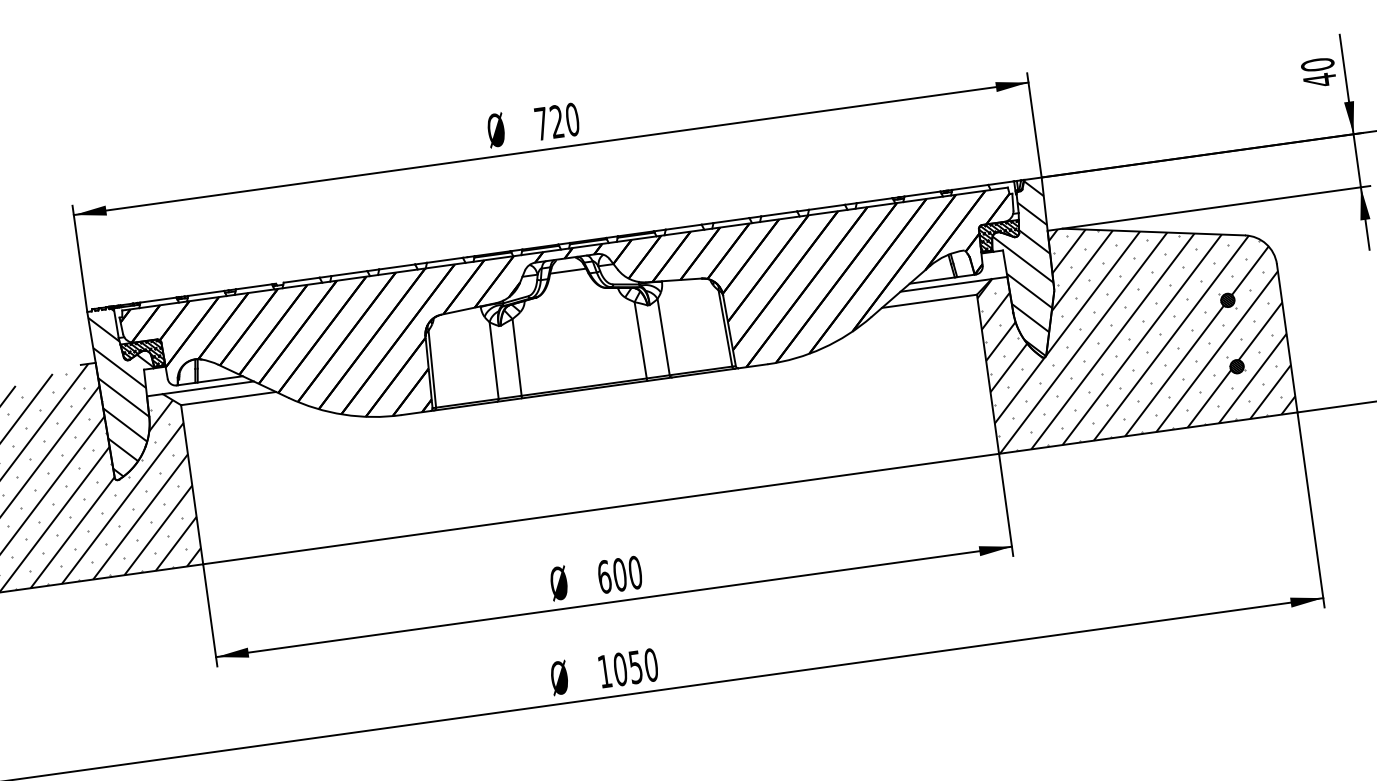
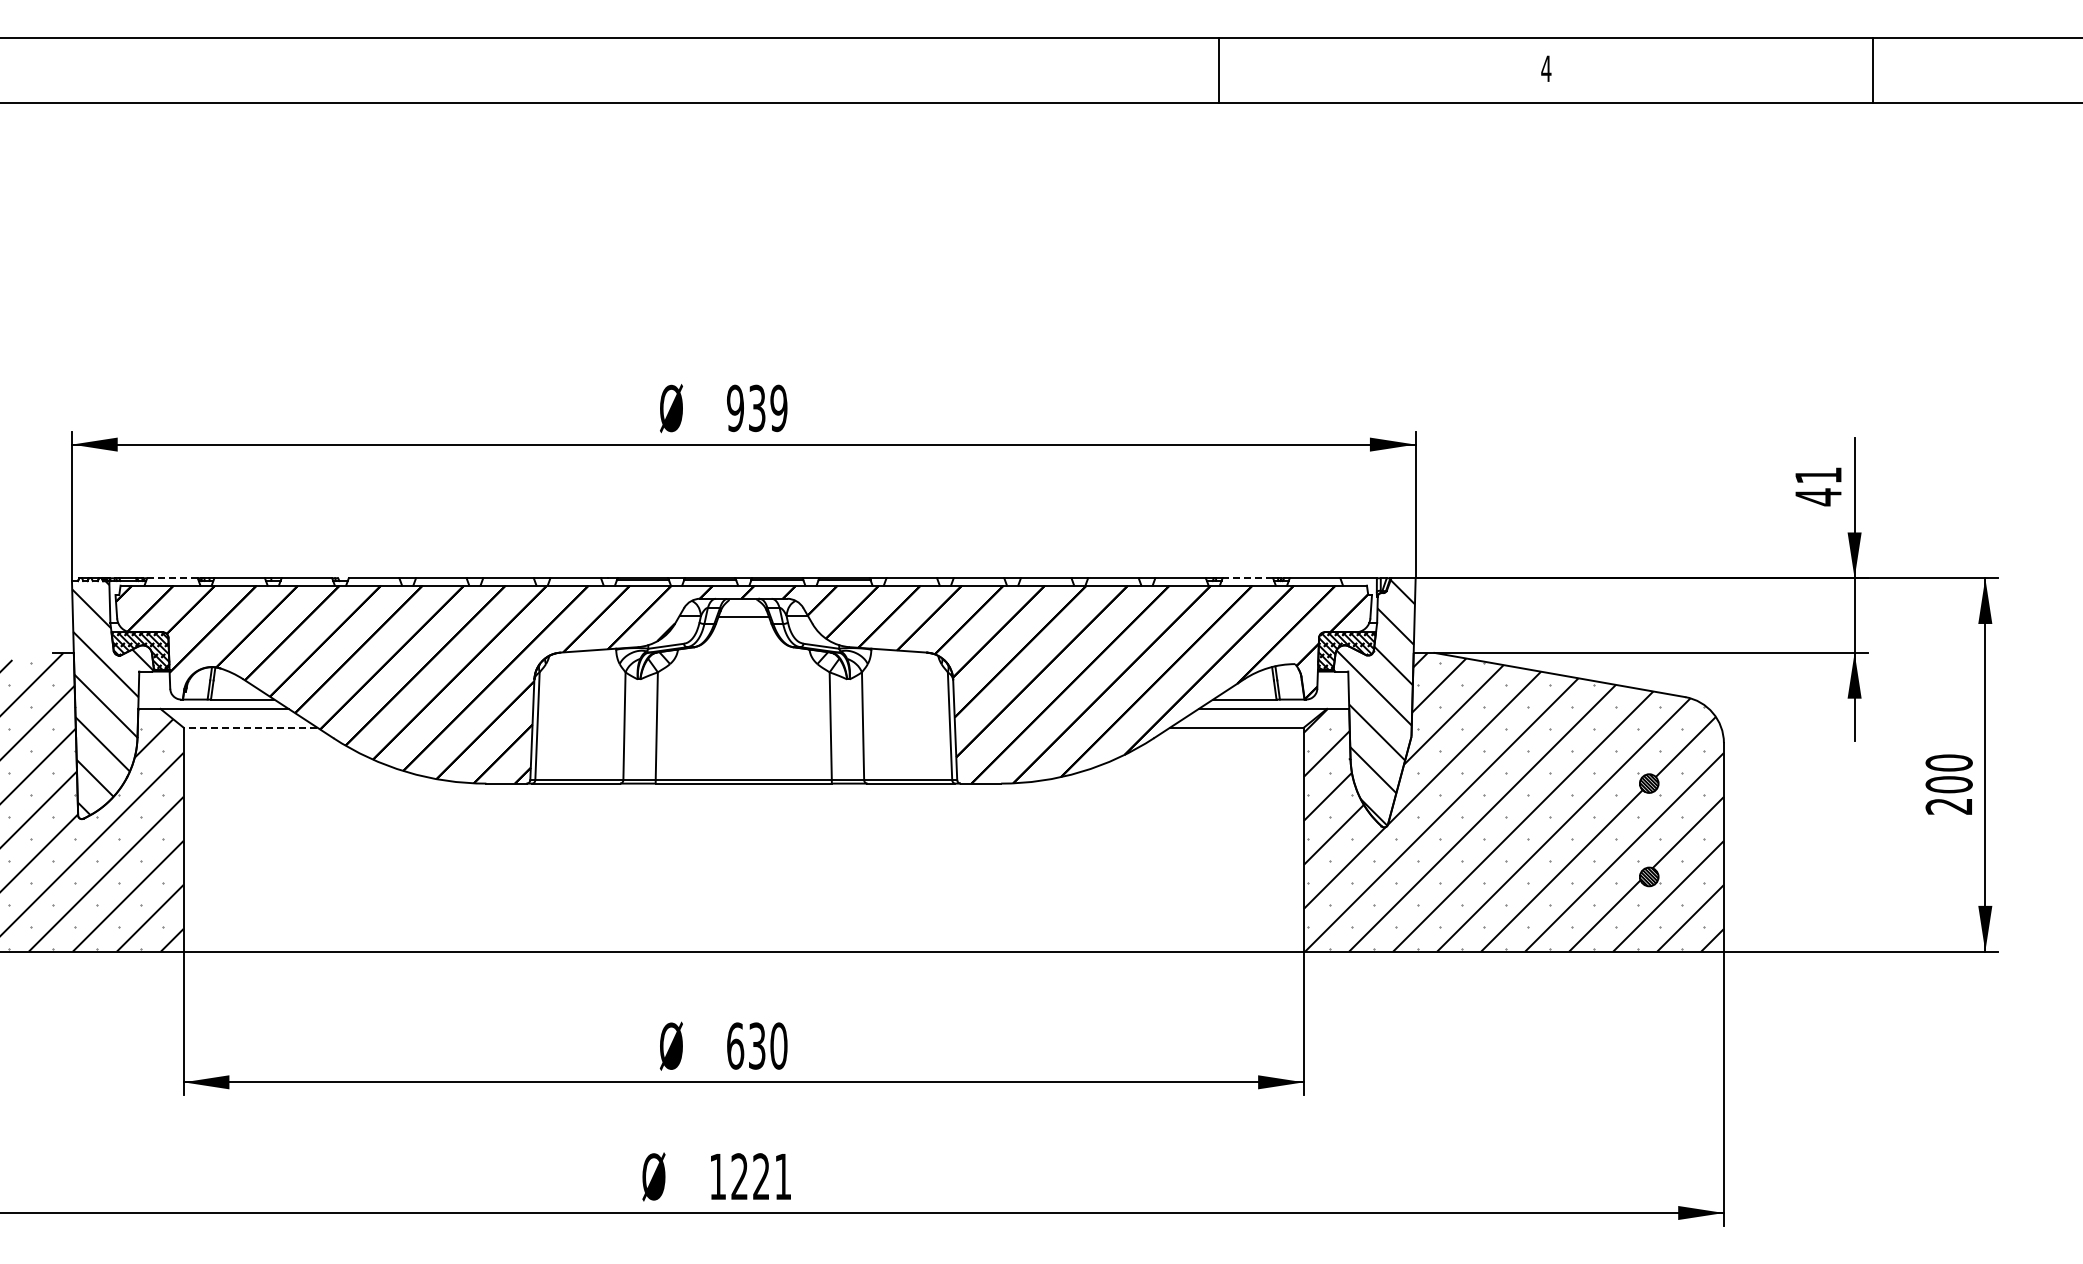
text: (1317, 64) -> (1818, 475), 40 -> 41
text: (557, 121) -> (757, 408), 720 -> 939
line: (922, 194) -> (1247, 578), solid -> dashed
line: (158, 300) -> (172, 578), solid -> dashed
line: (228, 398) -> (250, 727), solid -> dashed
text: (619, 574) -> (756, 1045), 600 -> 630
text: (635, 667) -> (761, 1176), 1050 -> 1221

